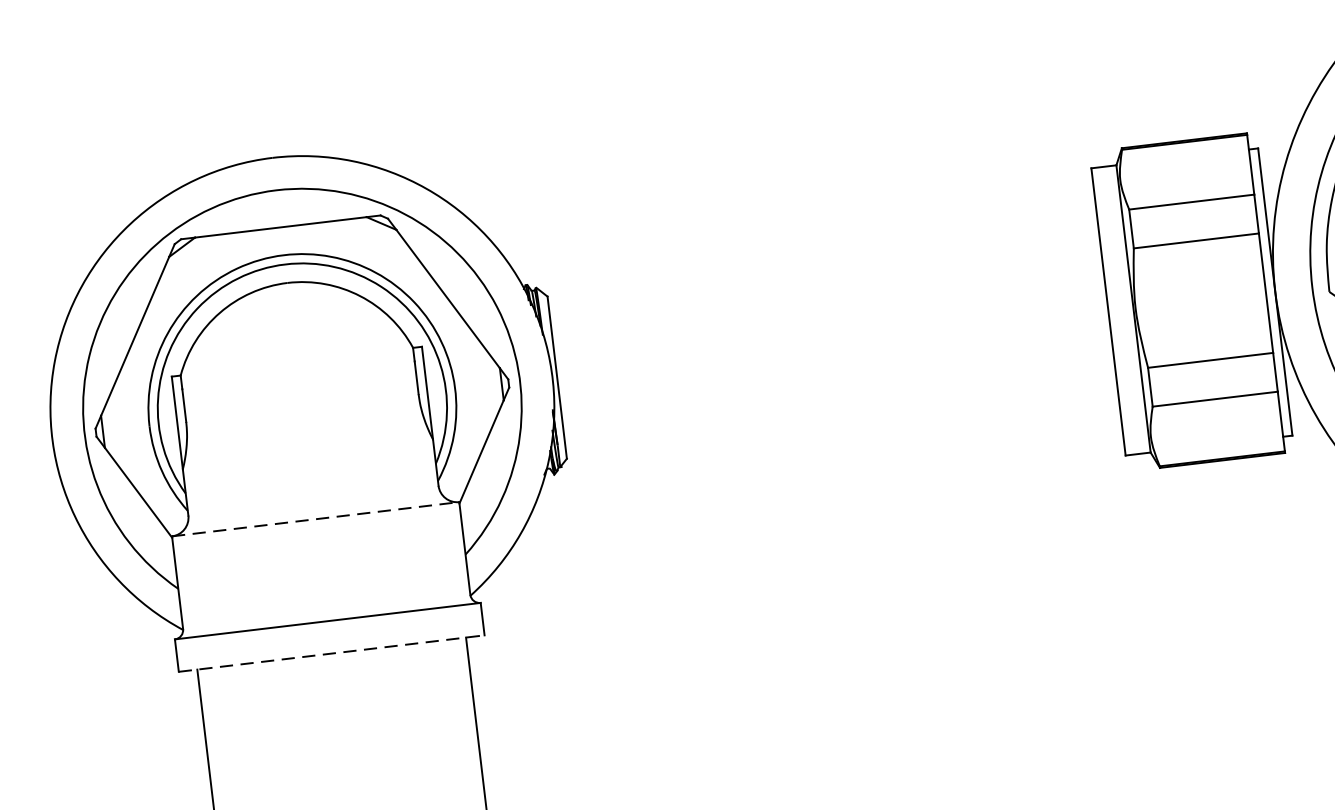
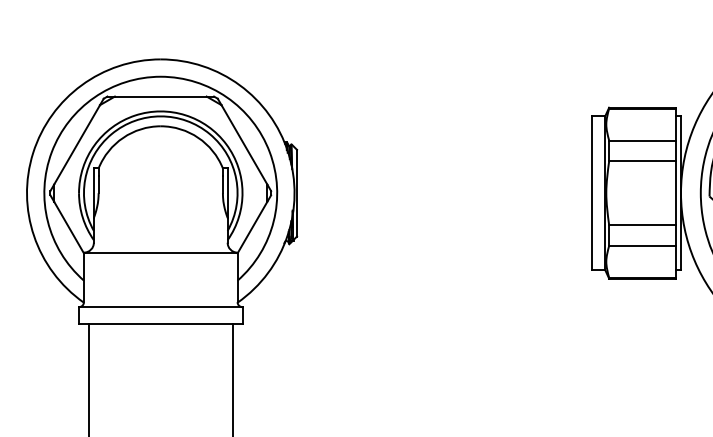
line: (315, 519) -> (160, 252), dashed -> solid
line: (331, 653) -> (160, 324), dashed -> solid

